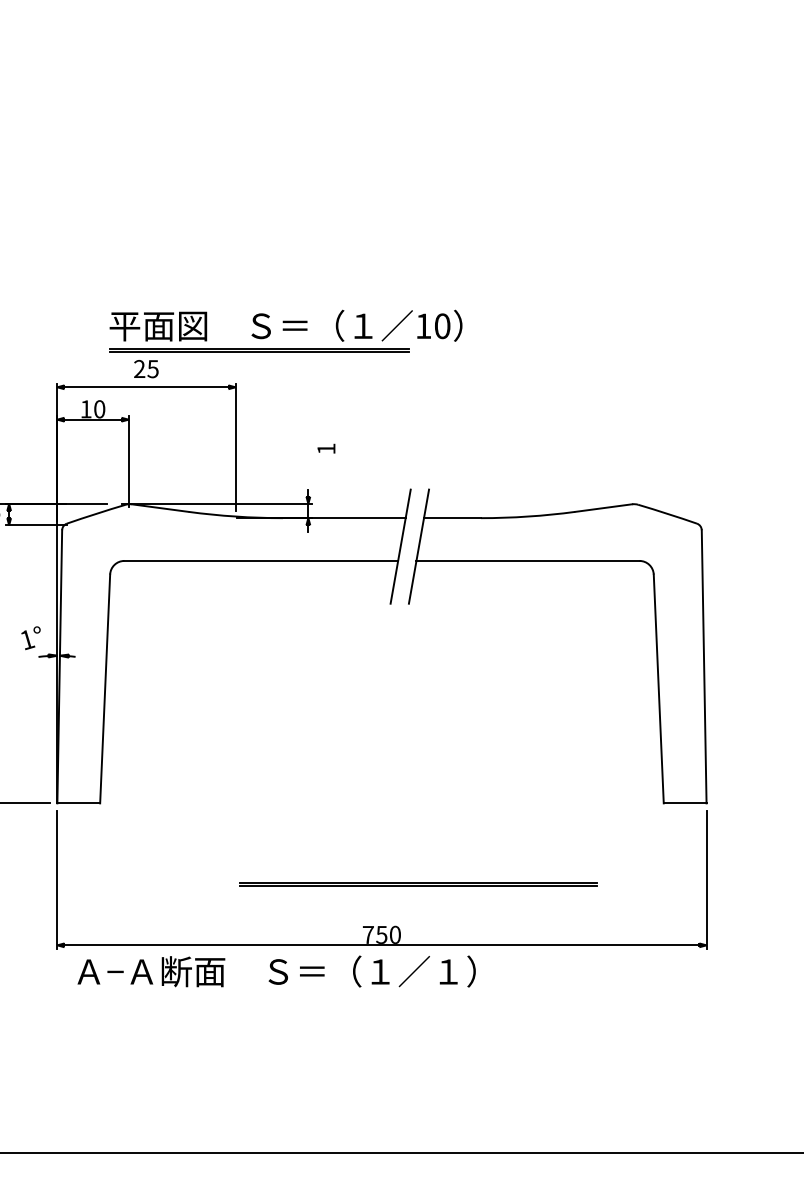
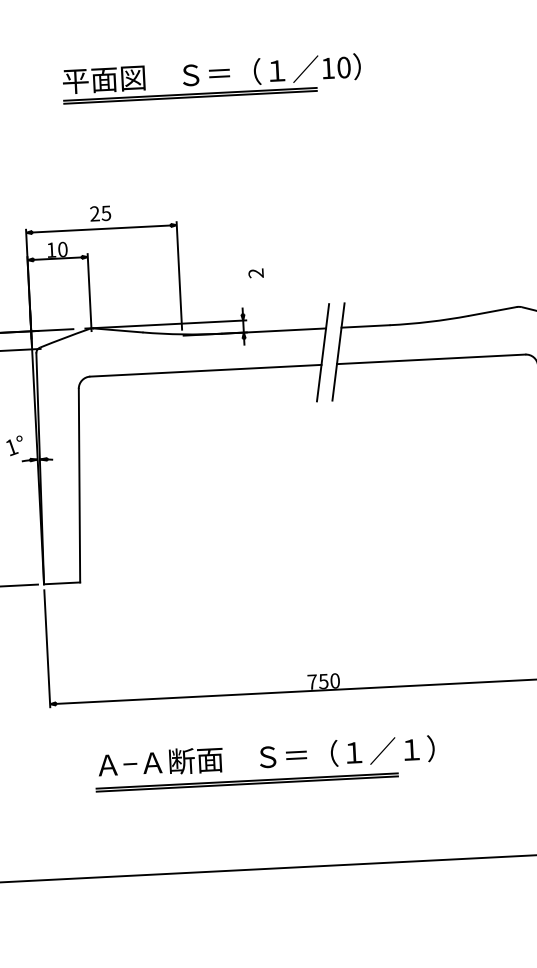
part: (285, 330) -> (211, 77), moved
text: (326, 448) -> (256, 272), 1 -> 2
line: (418, 883) -> (247, 781), moved
text: (276, 971) -> (266, 756), moved

